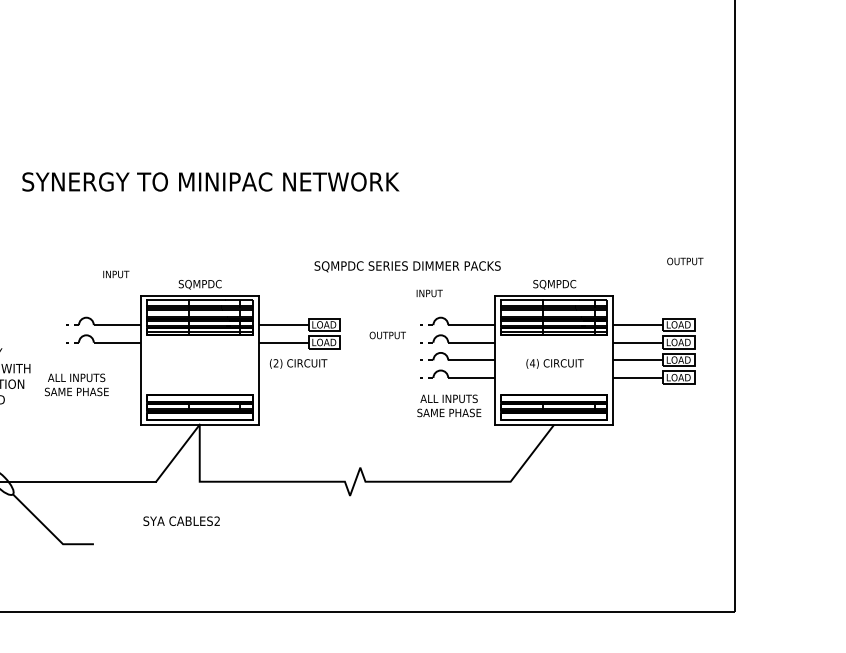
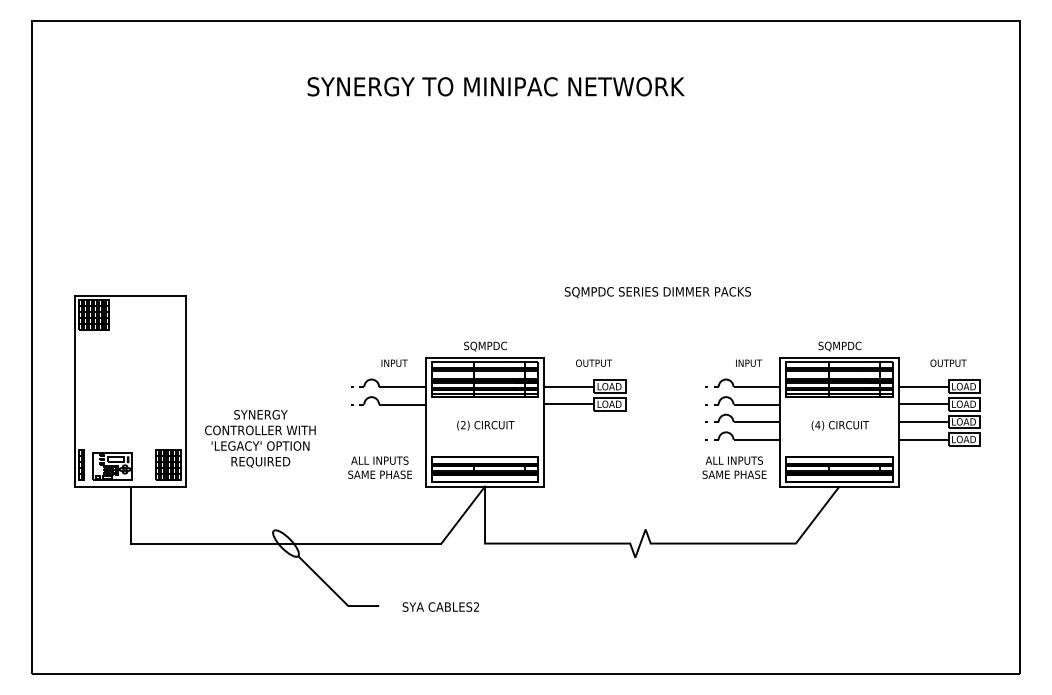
text: (210, 181) -> (495, 86), moved
text: (685, 260) -> (948, 362), moved
text: (407, 266) -> (657, 292), moved
text: (116, 273) -> (394, 362), moved
text: (429, 292) -> (748, 362), moved
text: (388, 334) -> (594, 362), moved
text: (298, 363) -> (485, 425), moved
text: (76, 384) -> (379, 467), moved
text: (181, 520) -> (440, 606), moved

